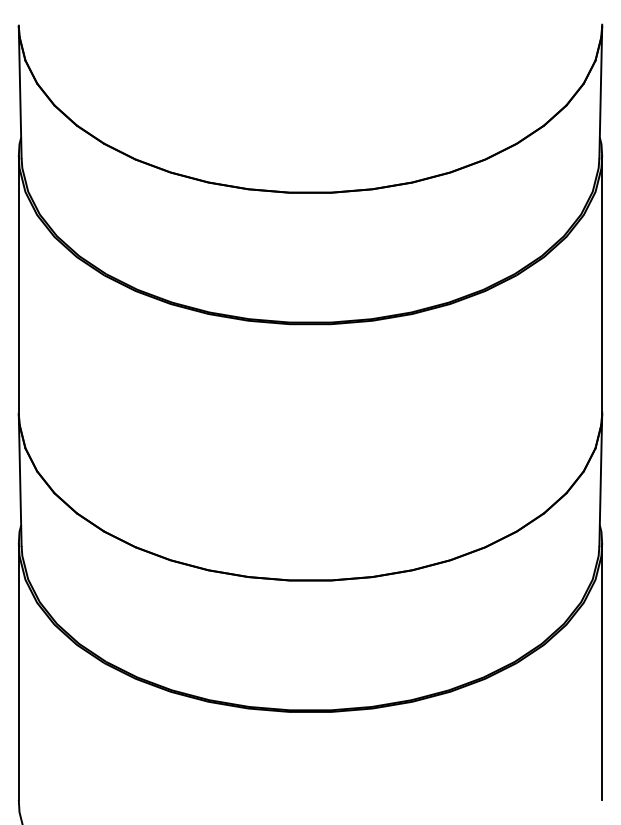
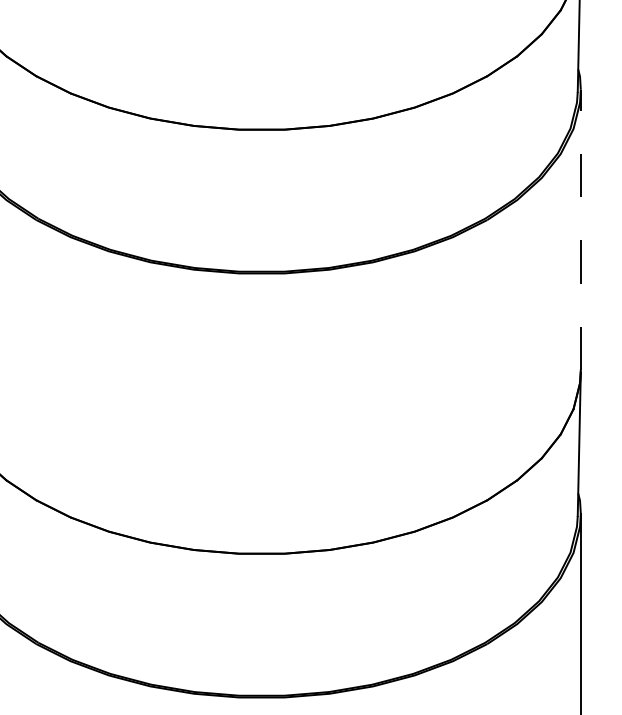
line: (602, 283) -> (581, 228), solid -> dashed

